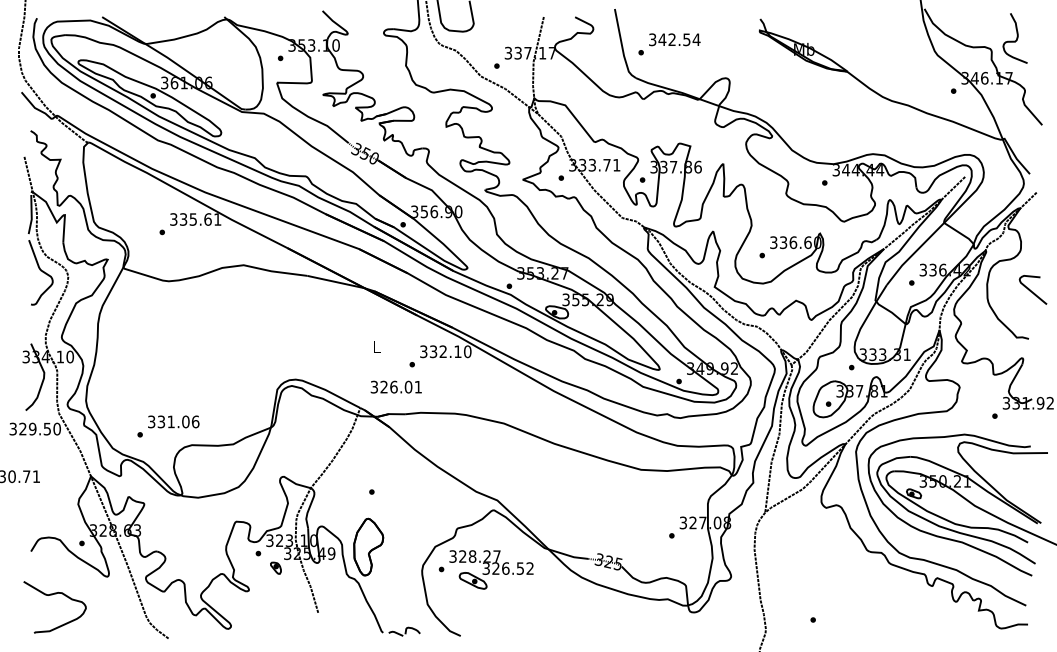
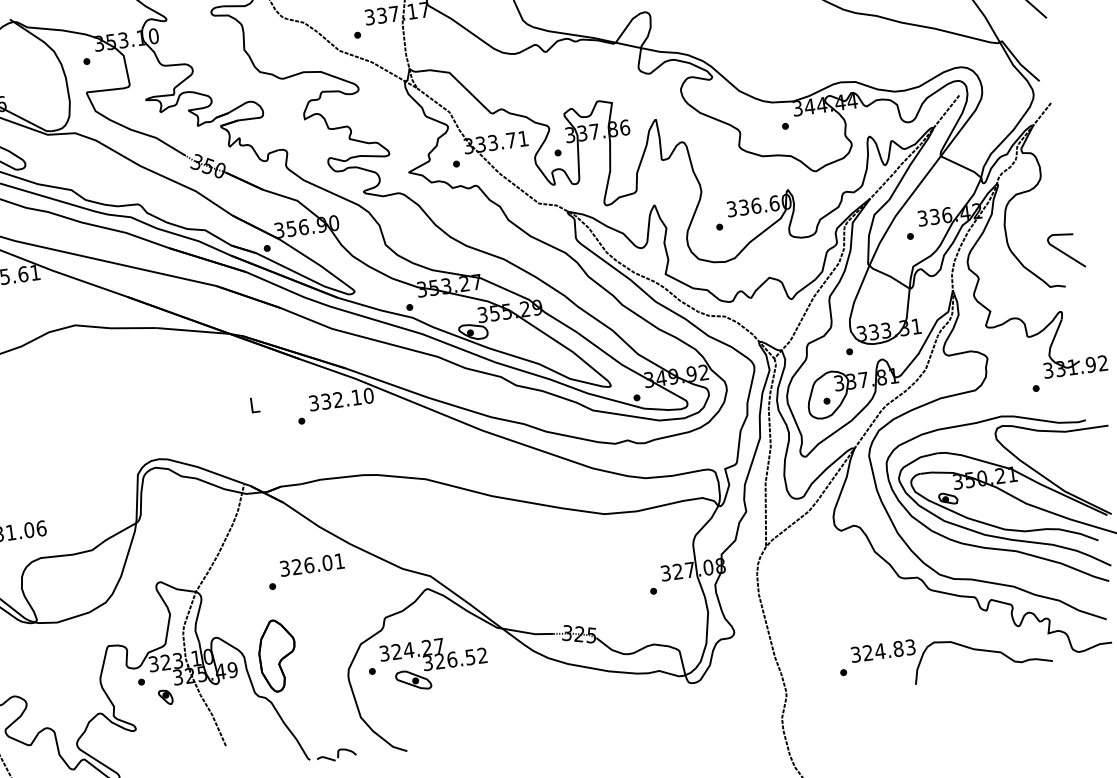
curve: (1031, 290) -> (1064, 252), moved
text: (395, 386) -> (311, 564), moved
text: (472, 556) -> (408, 650), 328.27 -> 324.27
part: (905, 610) -> (957, 645), added

